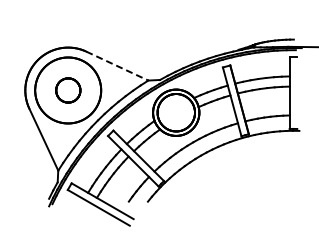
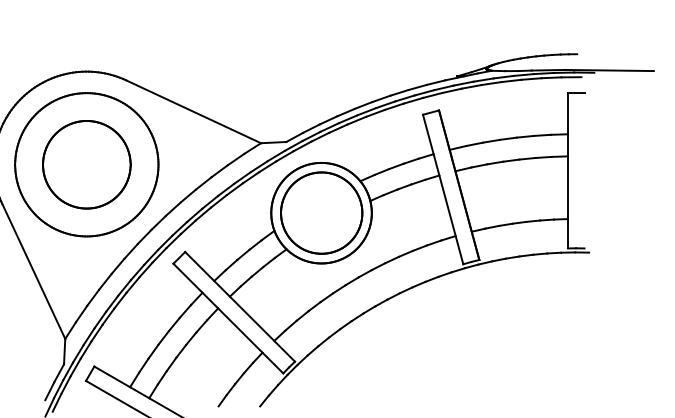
line: (117, 66) -> (193, 112), dashed -> solid
part: (68, 90) -> (87, 164), size x1.67

